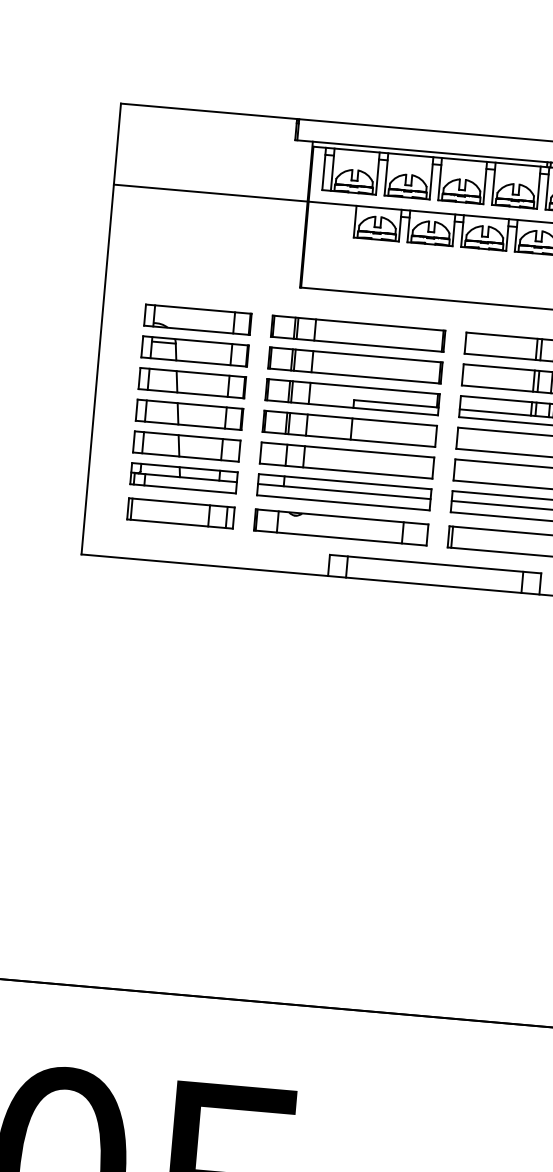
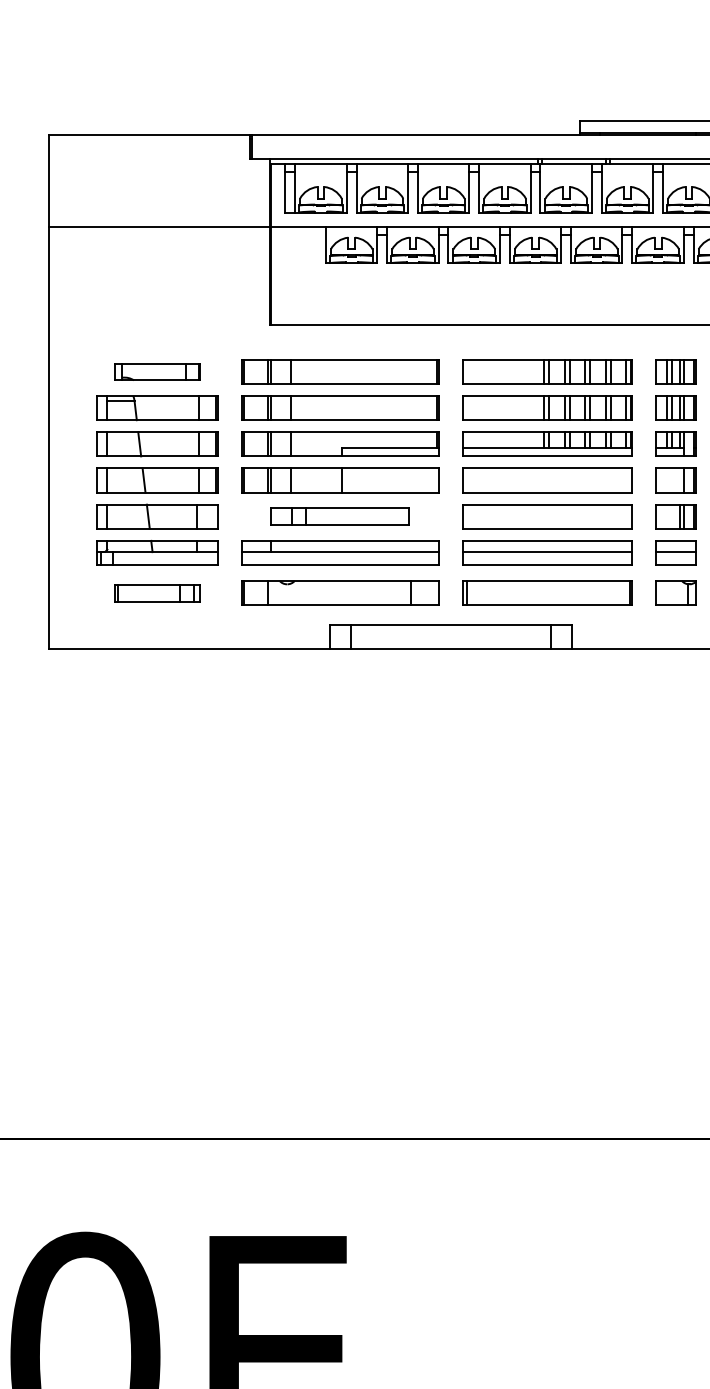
part: (198, 319) -> (157, 371), size x0.7
part: (347, 460) -> (340, 516), size x0.7
part: (181, 512) -> (157, 592), size x0.7

